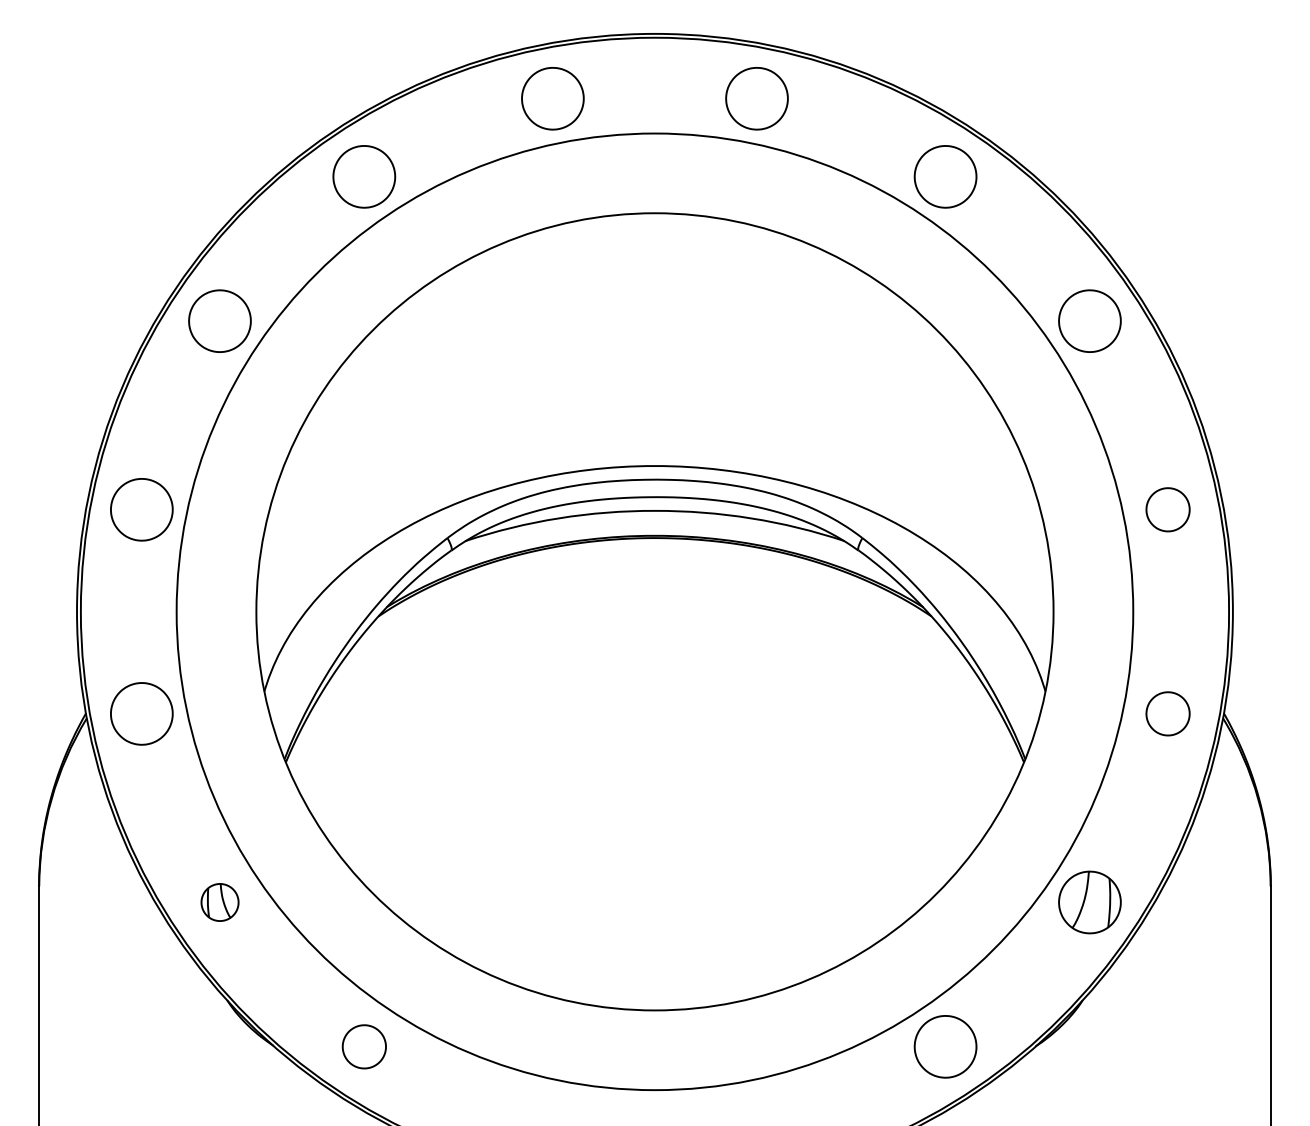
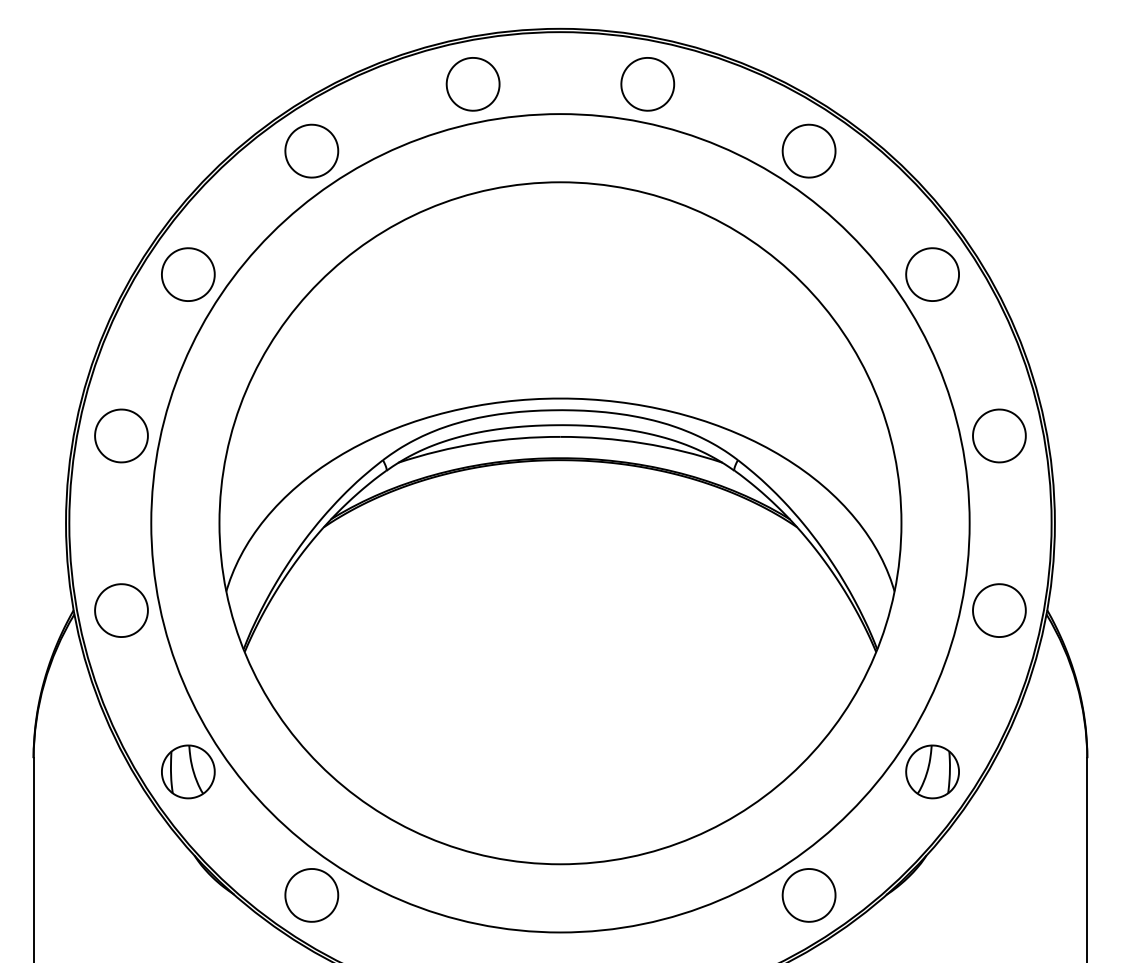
part: (1168, 509) -> (999, 435), size x1.43
part: (1168, 713) -> (999, 610), size x1.43
part: (220, 901) -> (188, 771), size x1.67
part: (363, 1046) -> (311, 895), size x1.43

